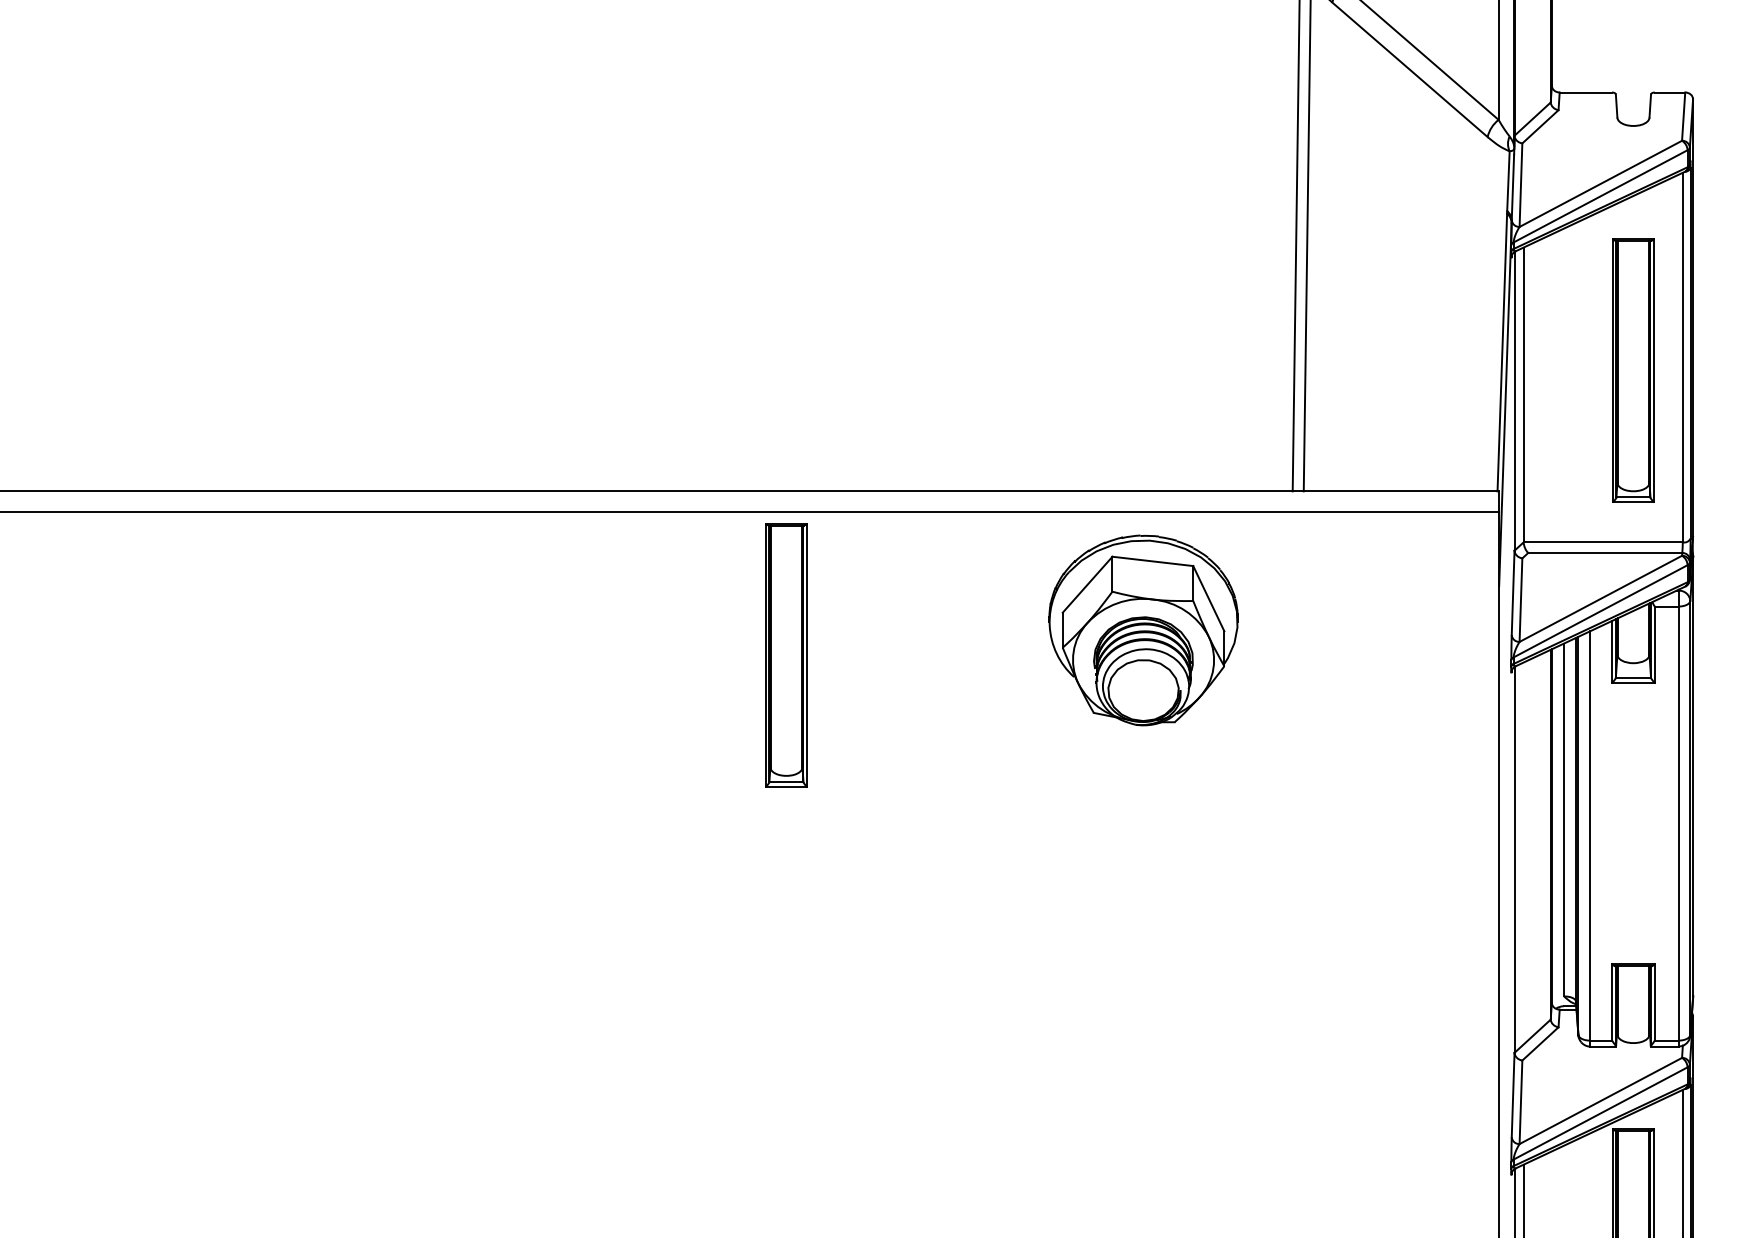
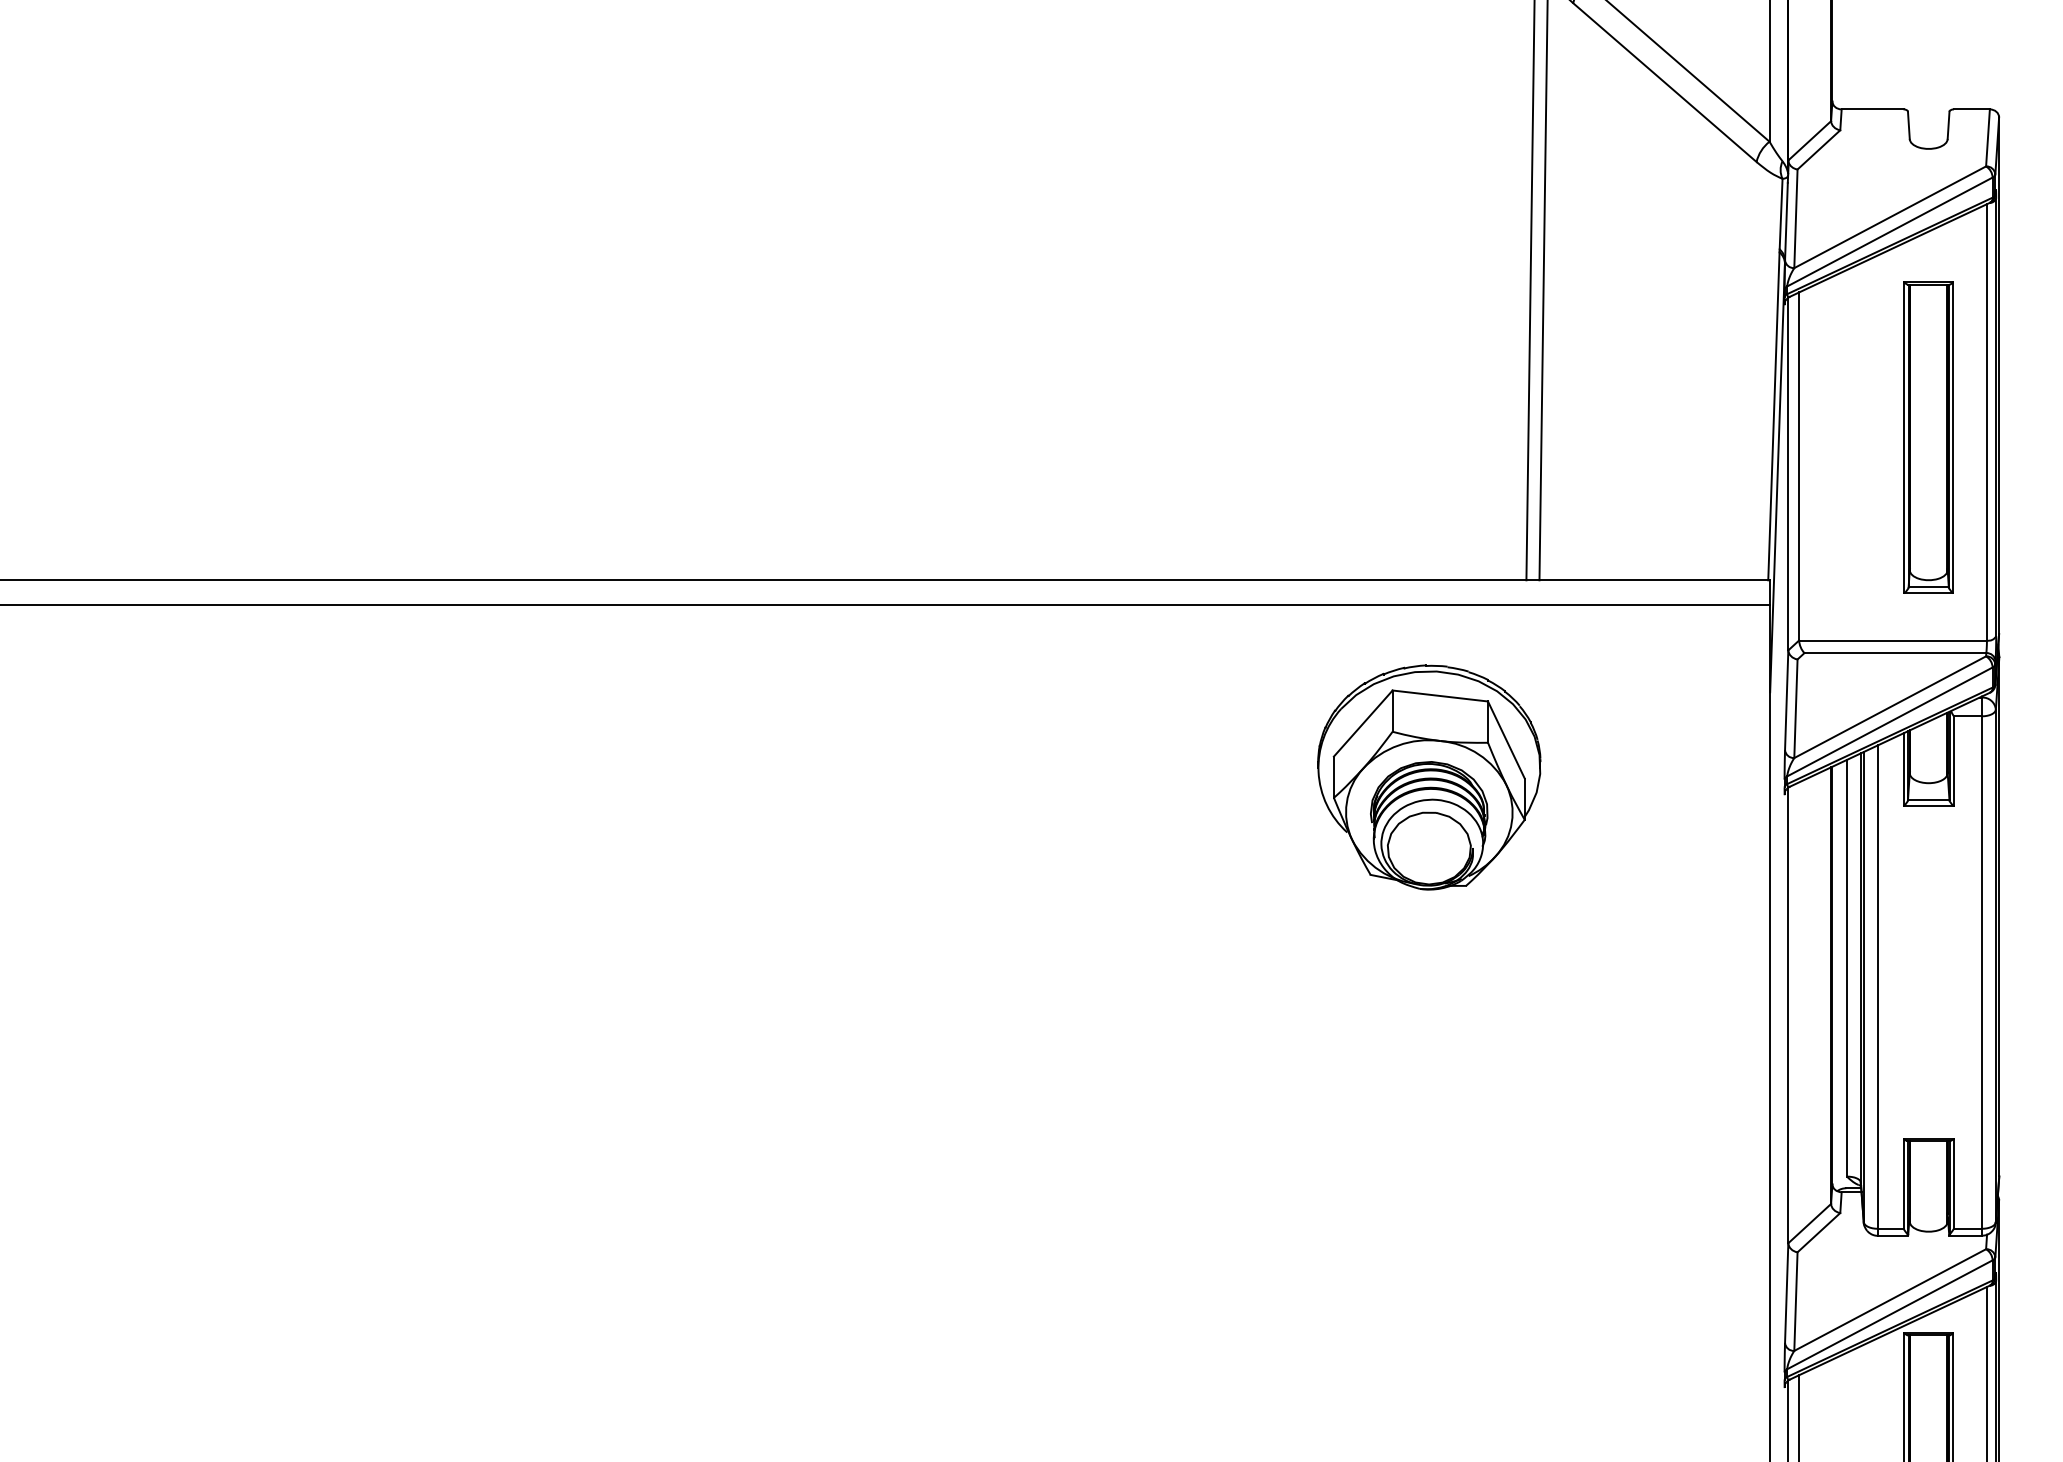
part: (1143, 630) -> (1429, 777), moved
part: (786, 654) -> (928, 773), removed

